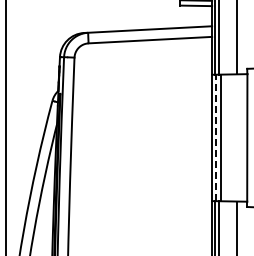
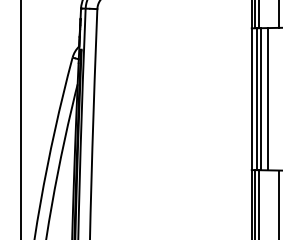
line: (216, 137) -> (256, 98), dashed -> solid
line: (227, 137) -> (268, 98), added

